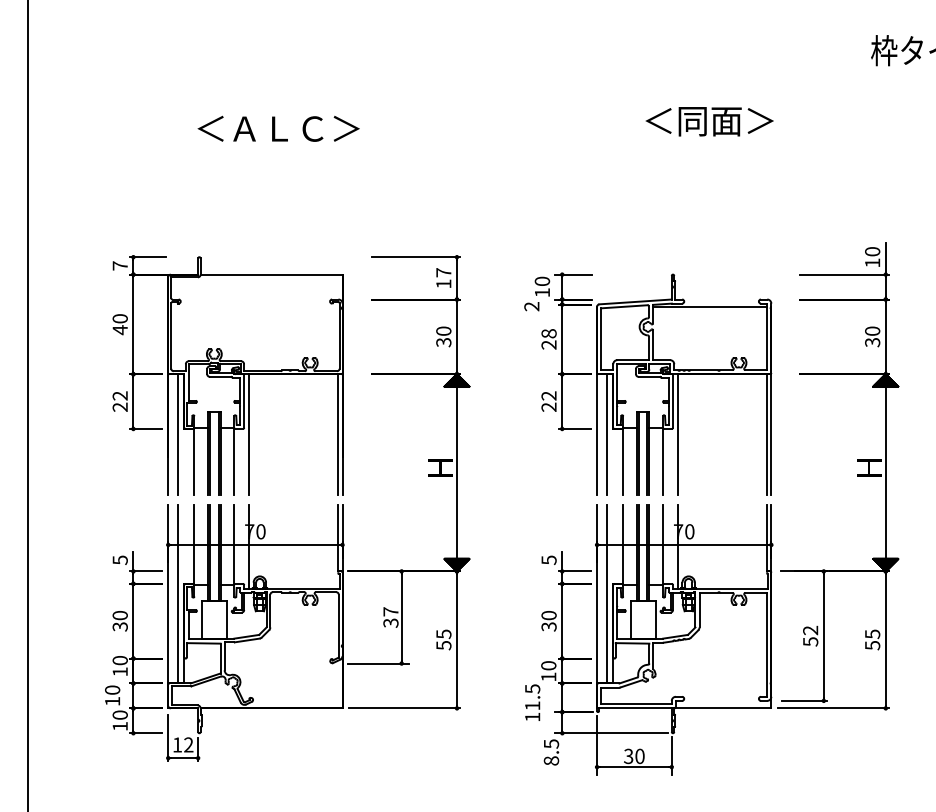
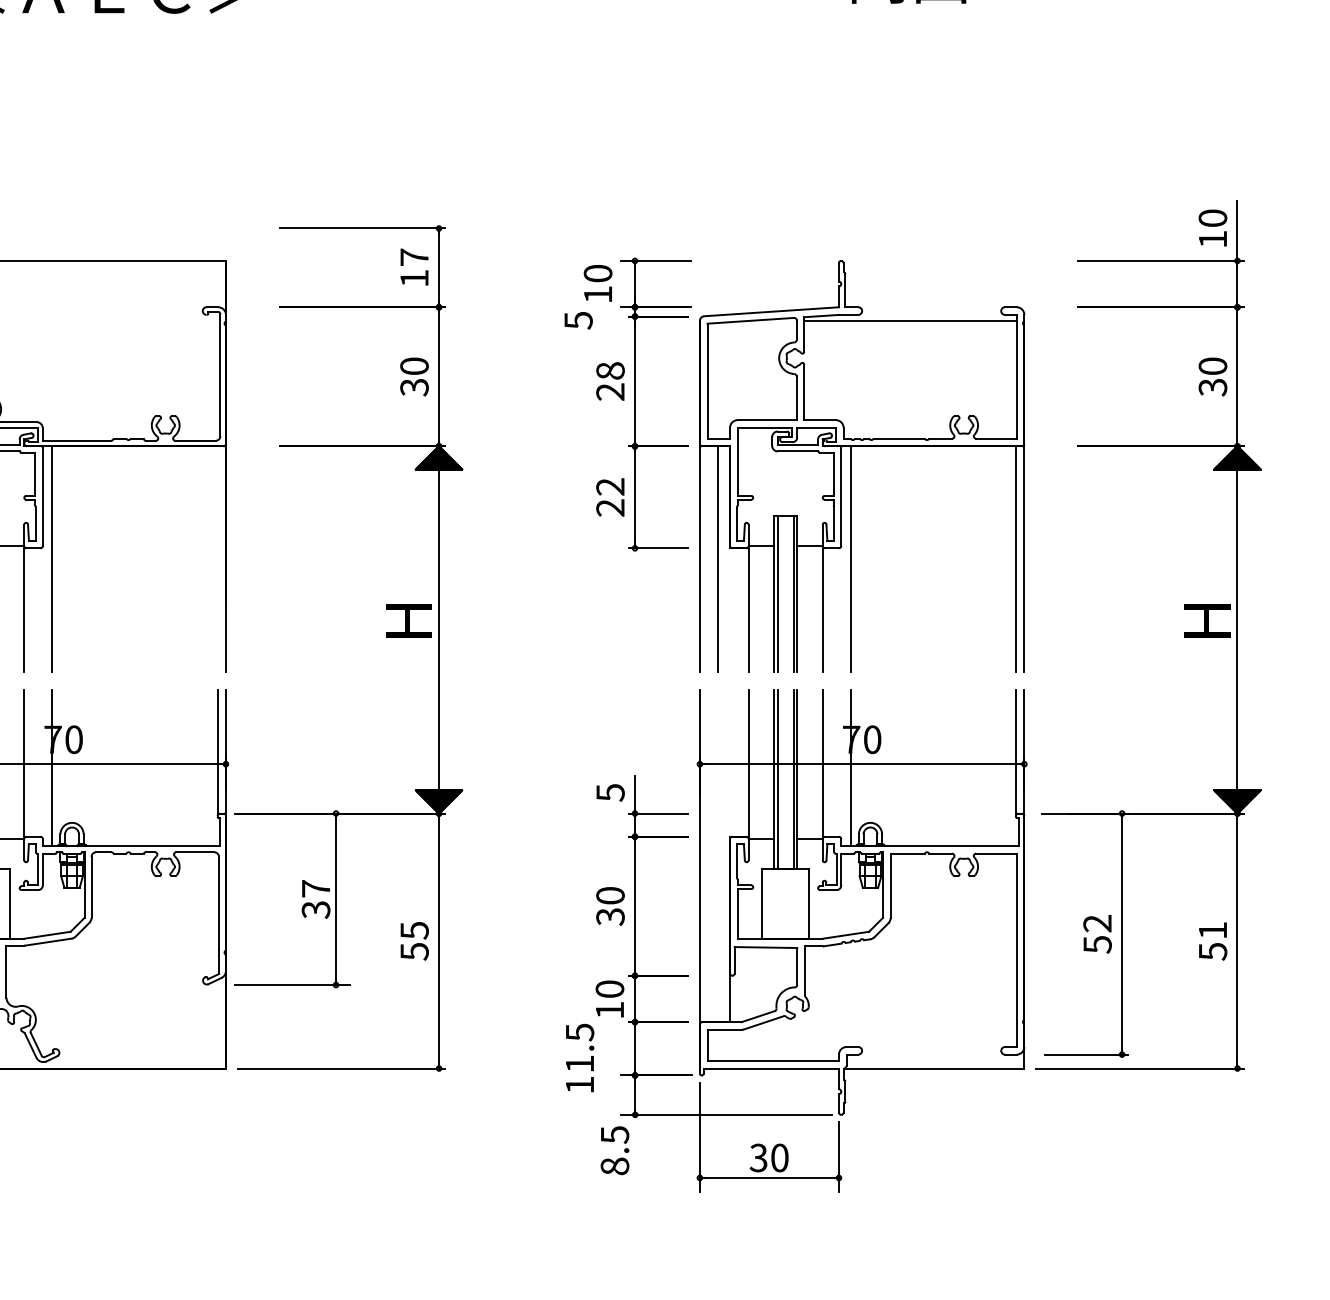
text: (531, 306) -> (577, 320), 2 -> 5
line: (338, 434) -> (218, 558), removed
line: (607, 594) -> (719, 856), removed
text: (872, 634) -> (1212, 930), 55 -> 51

